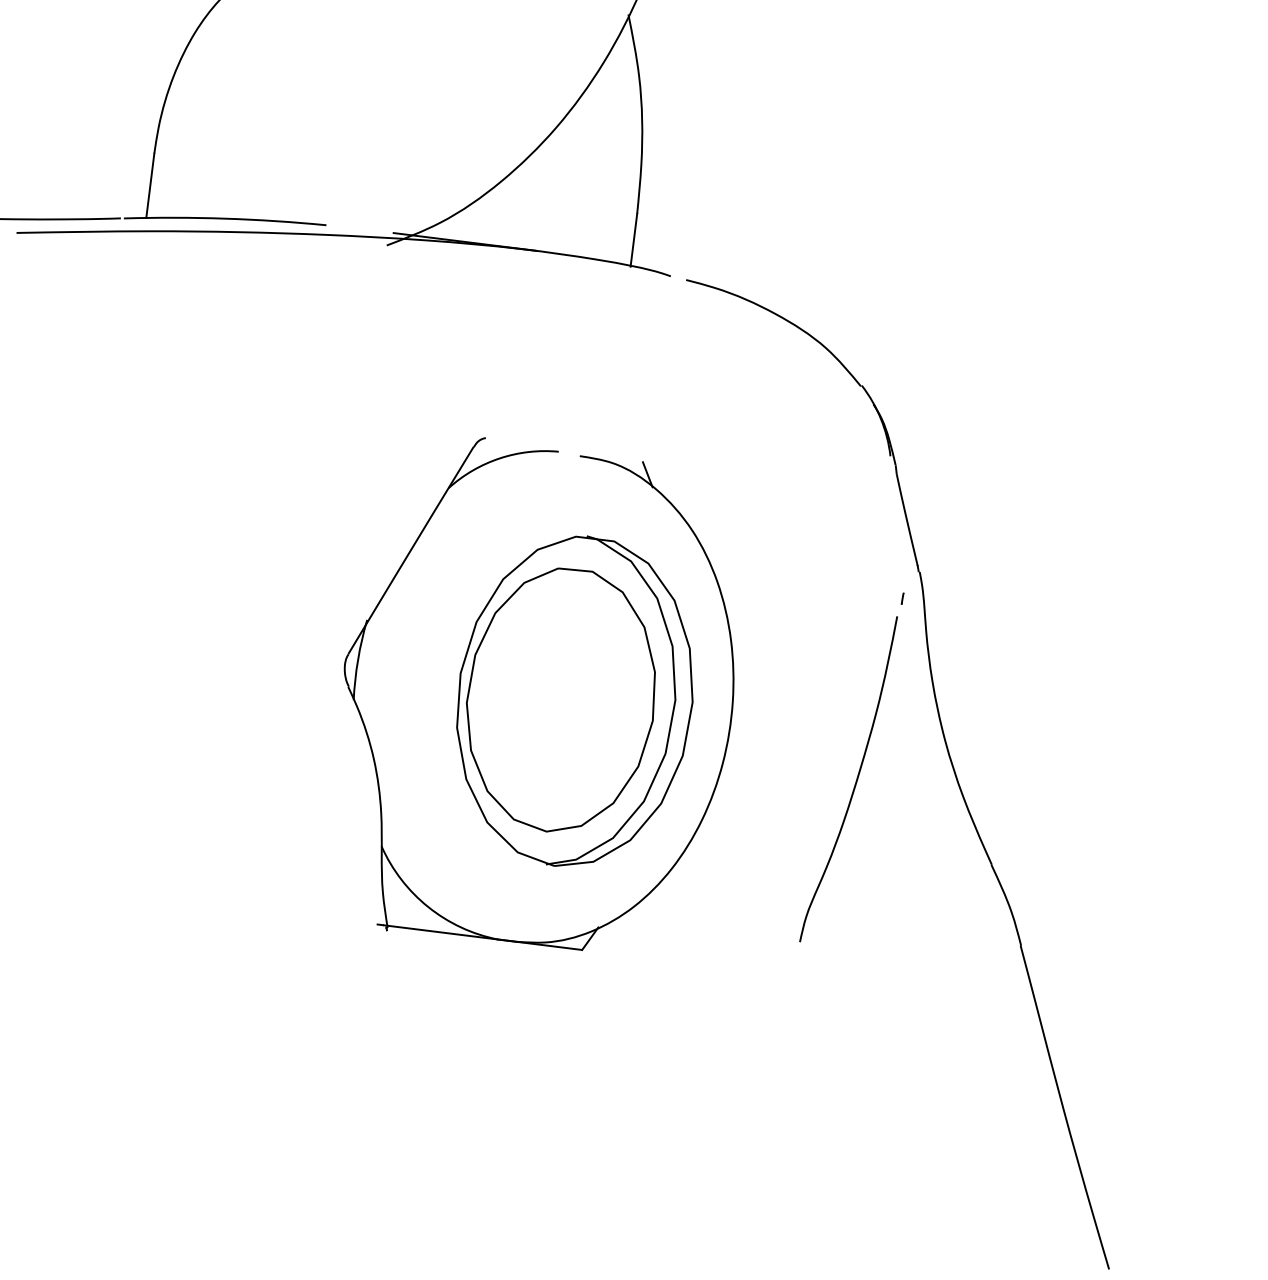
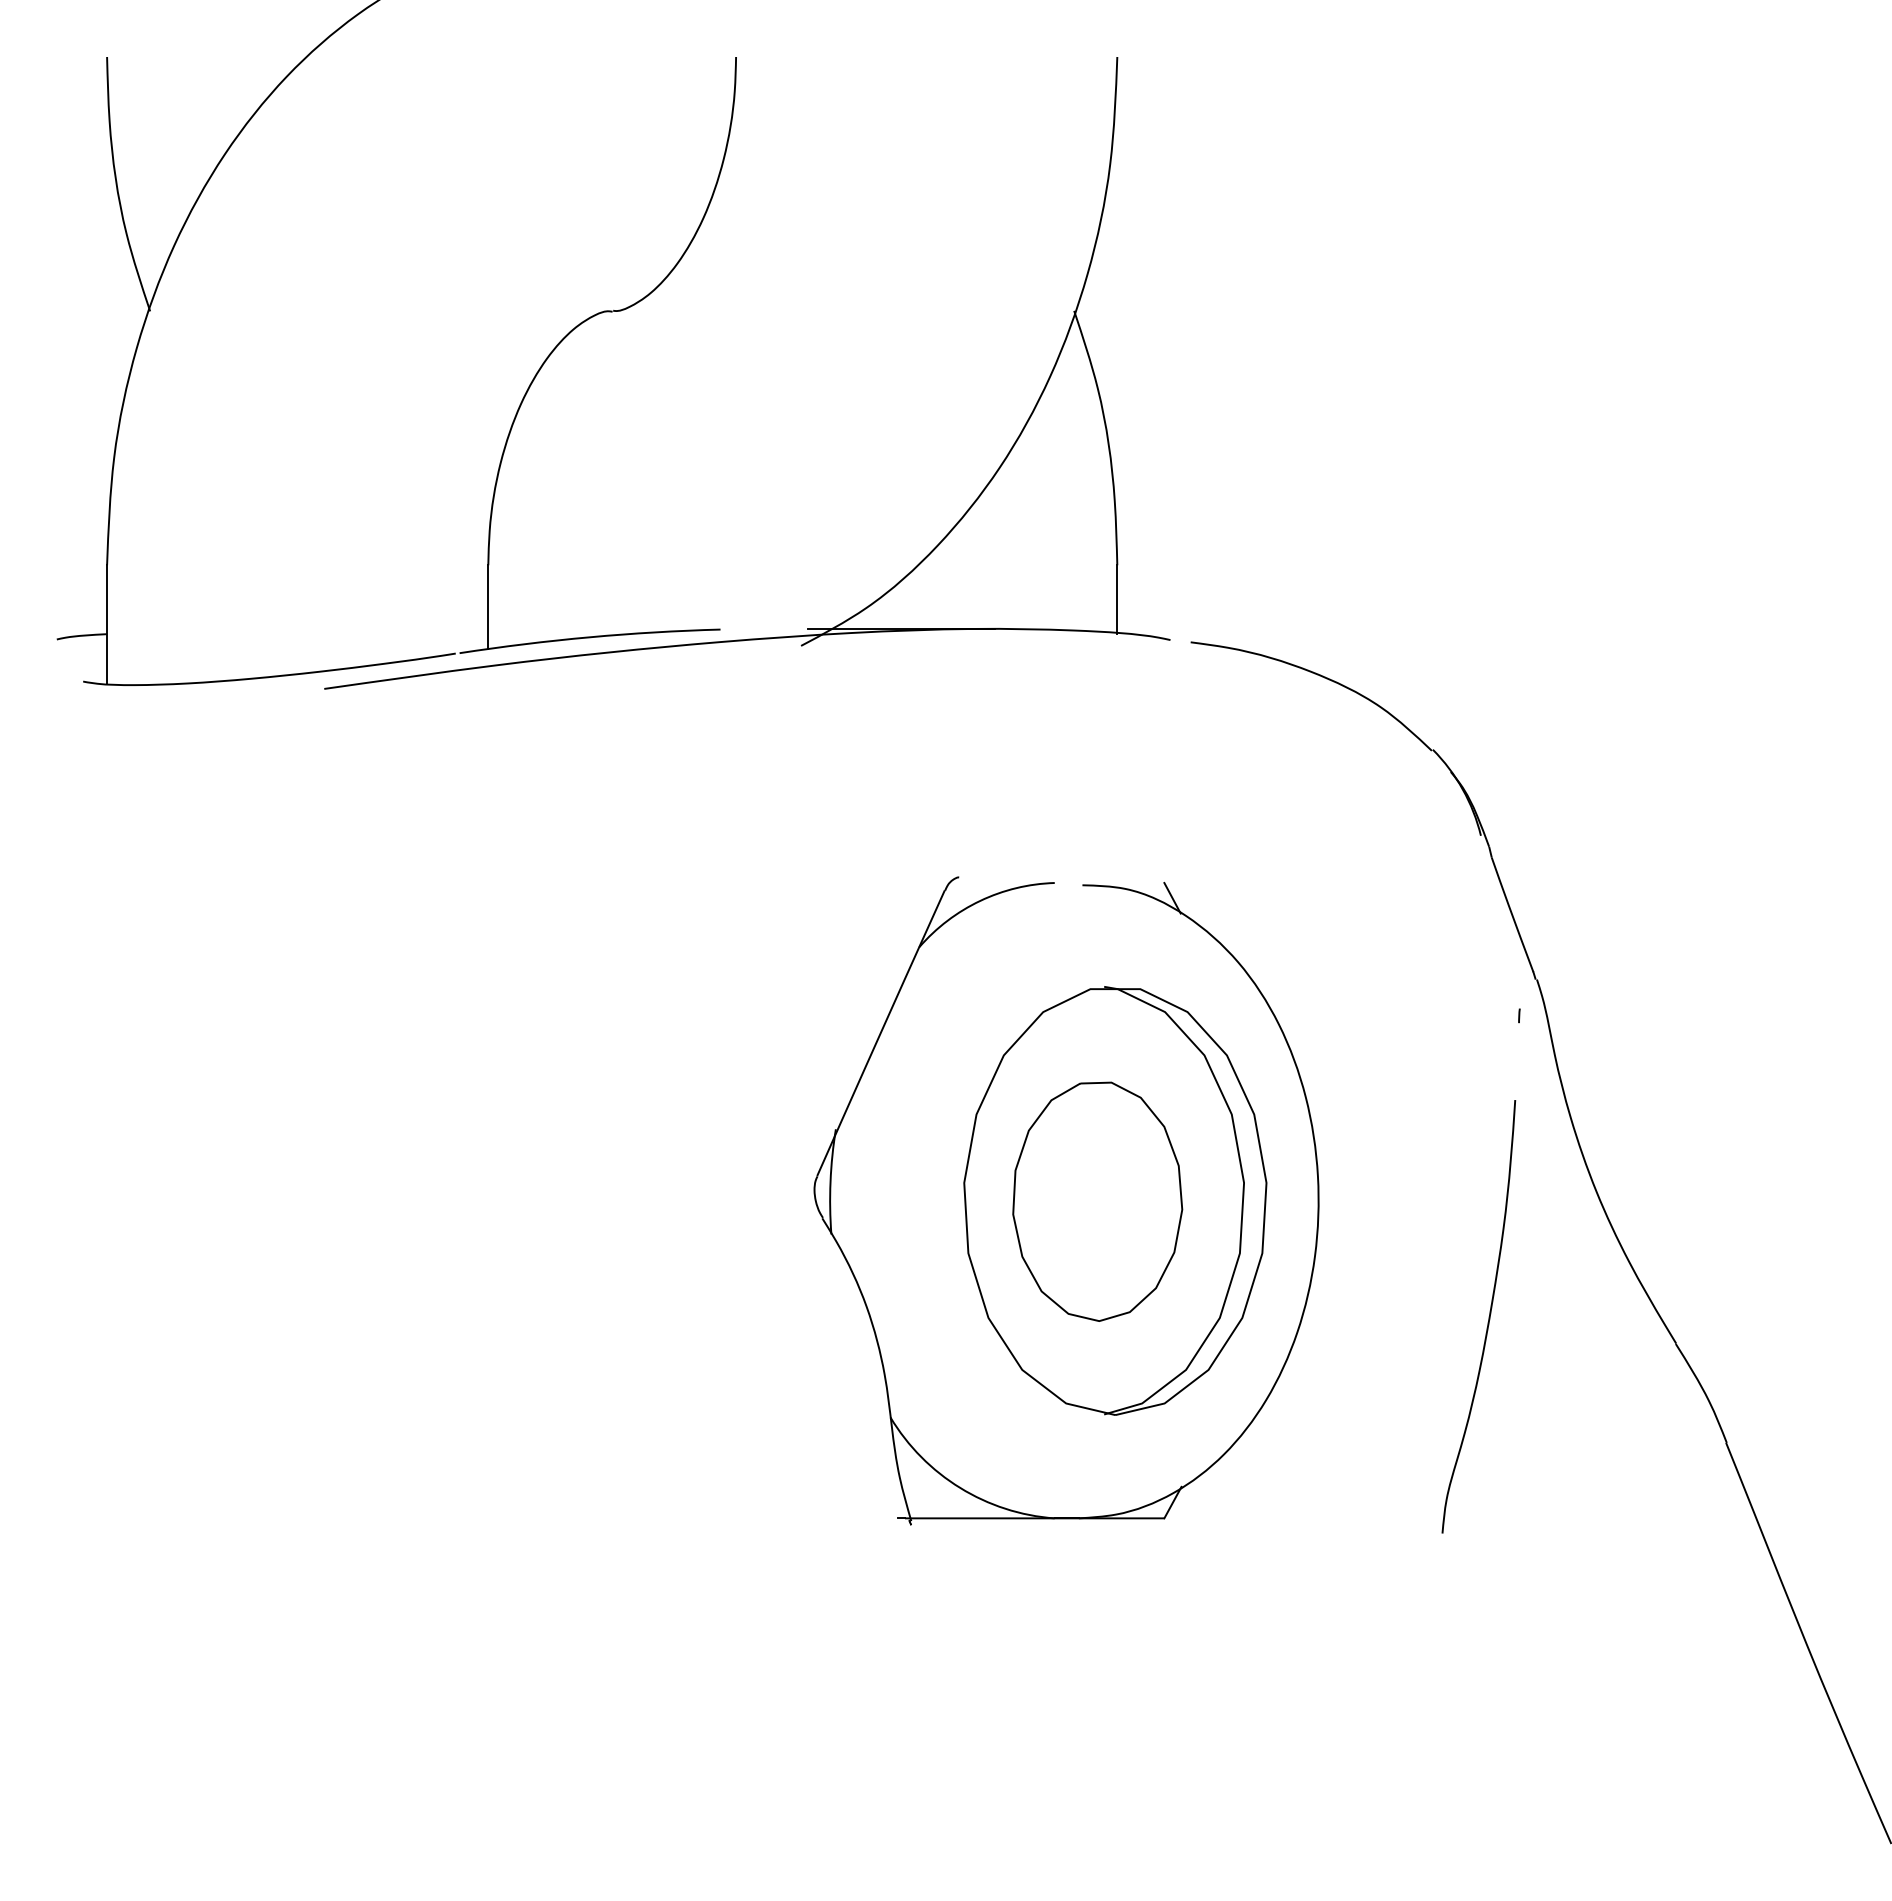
part: (561, 700) -> (1097, 1201), size x0.7
curve: (856, 779) -> (1488, 1316), moved

